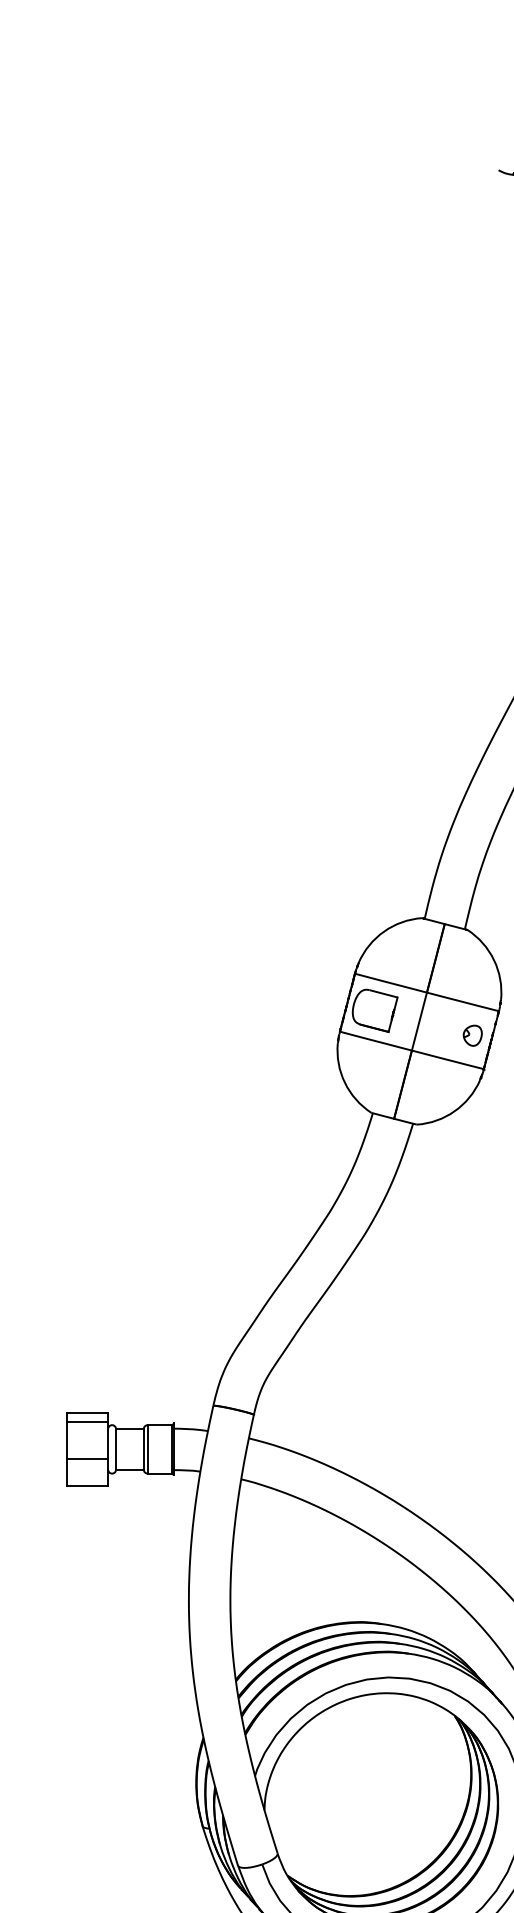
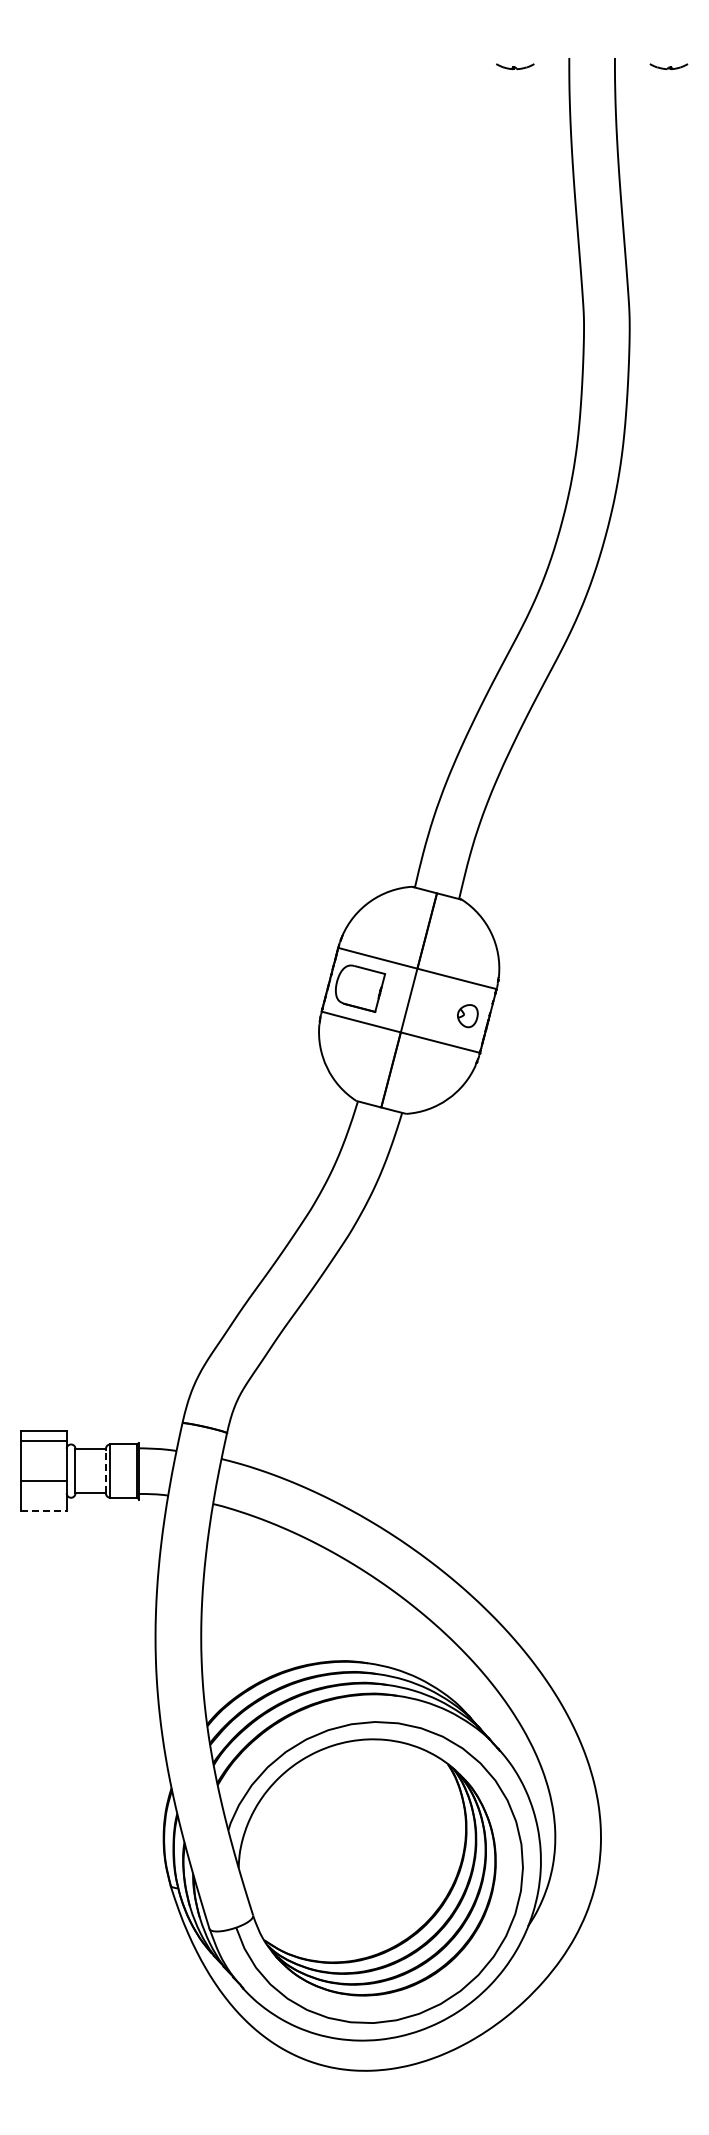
line: (143, 1449) -> (105, 1471), solid -> dashed
line: (87, 1486) -> (43, 1511), solid -> dashed

